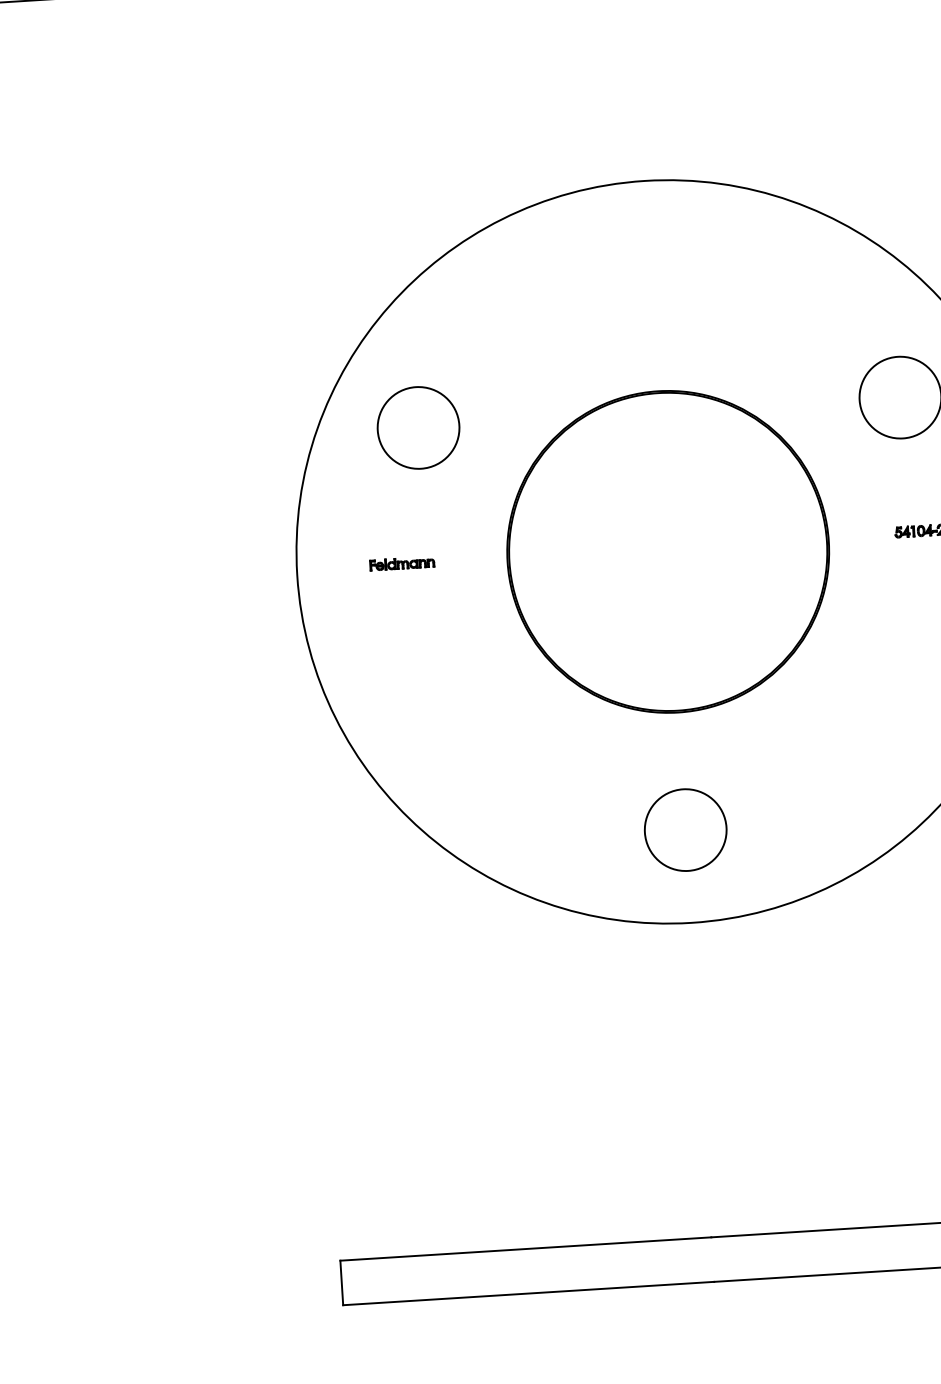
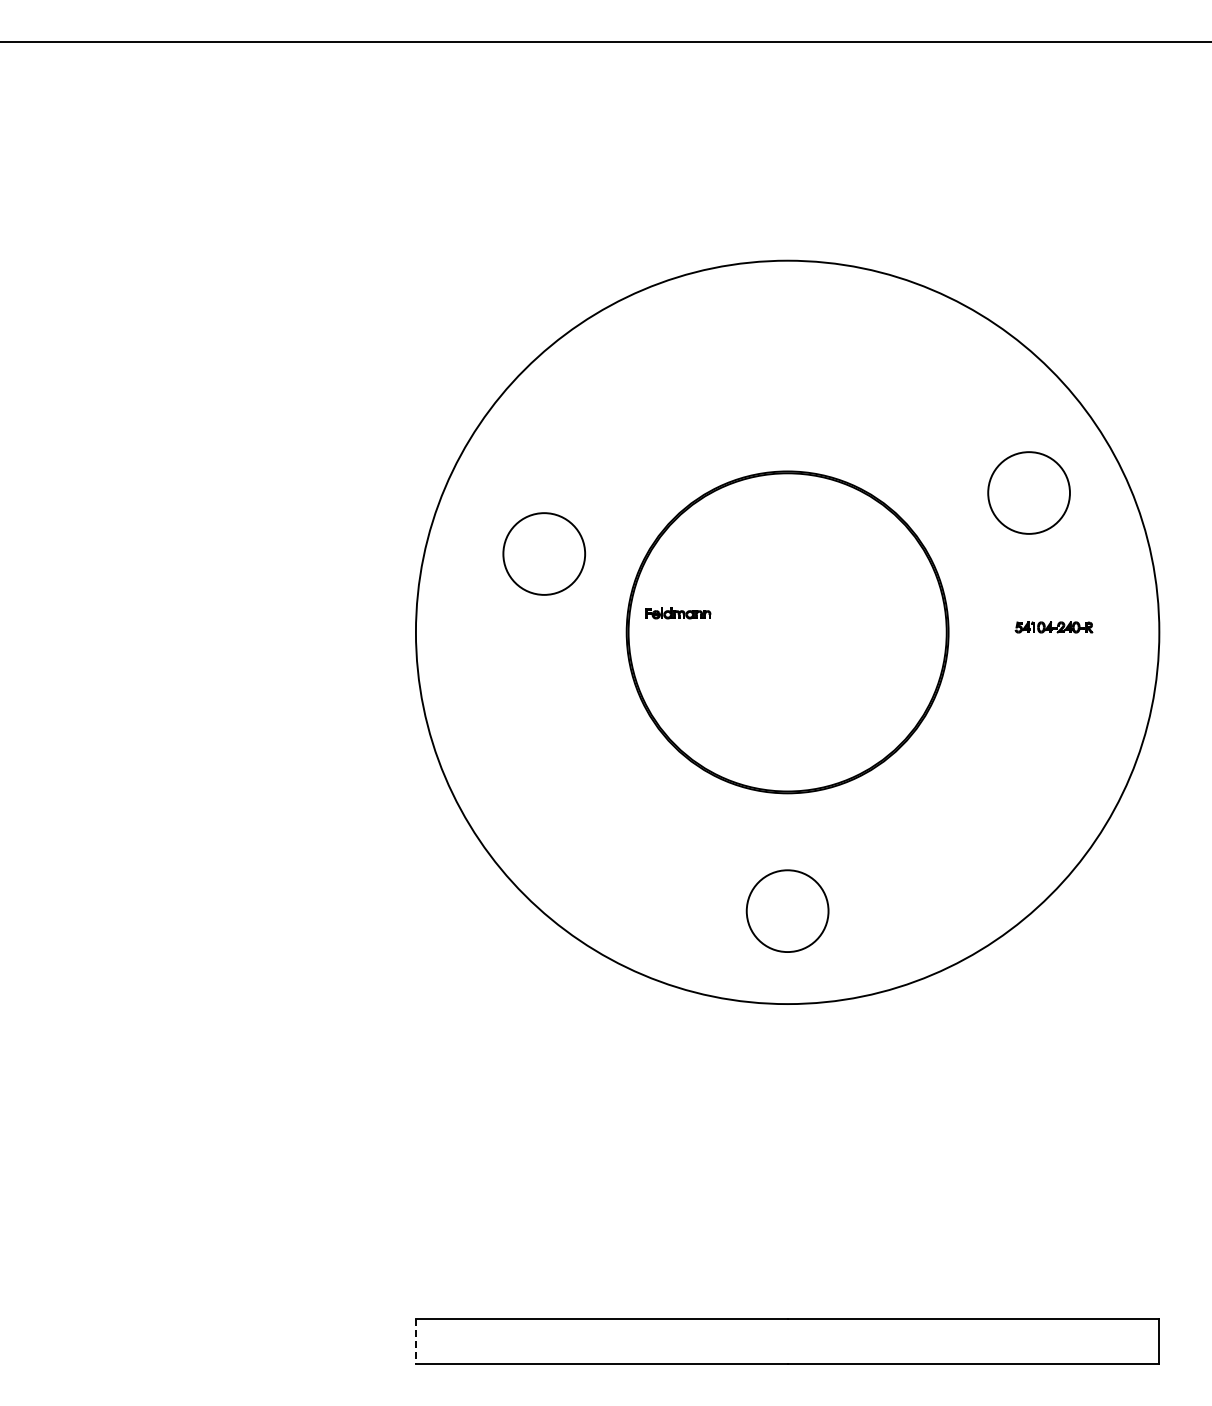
circle: (418, 427) -> (544, 553), moved
part: (402, 563) -> (678, 613), moved
line: (341, 1283) -> (415, 1342), solid -> dashed

